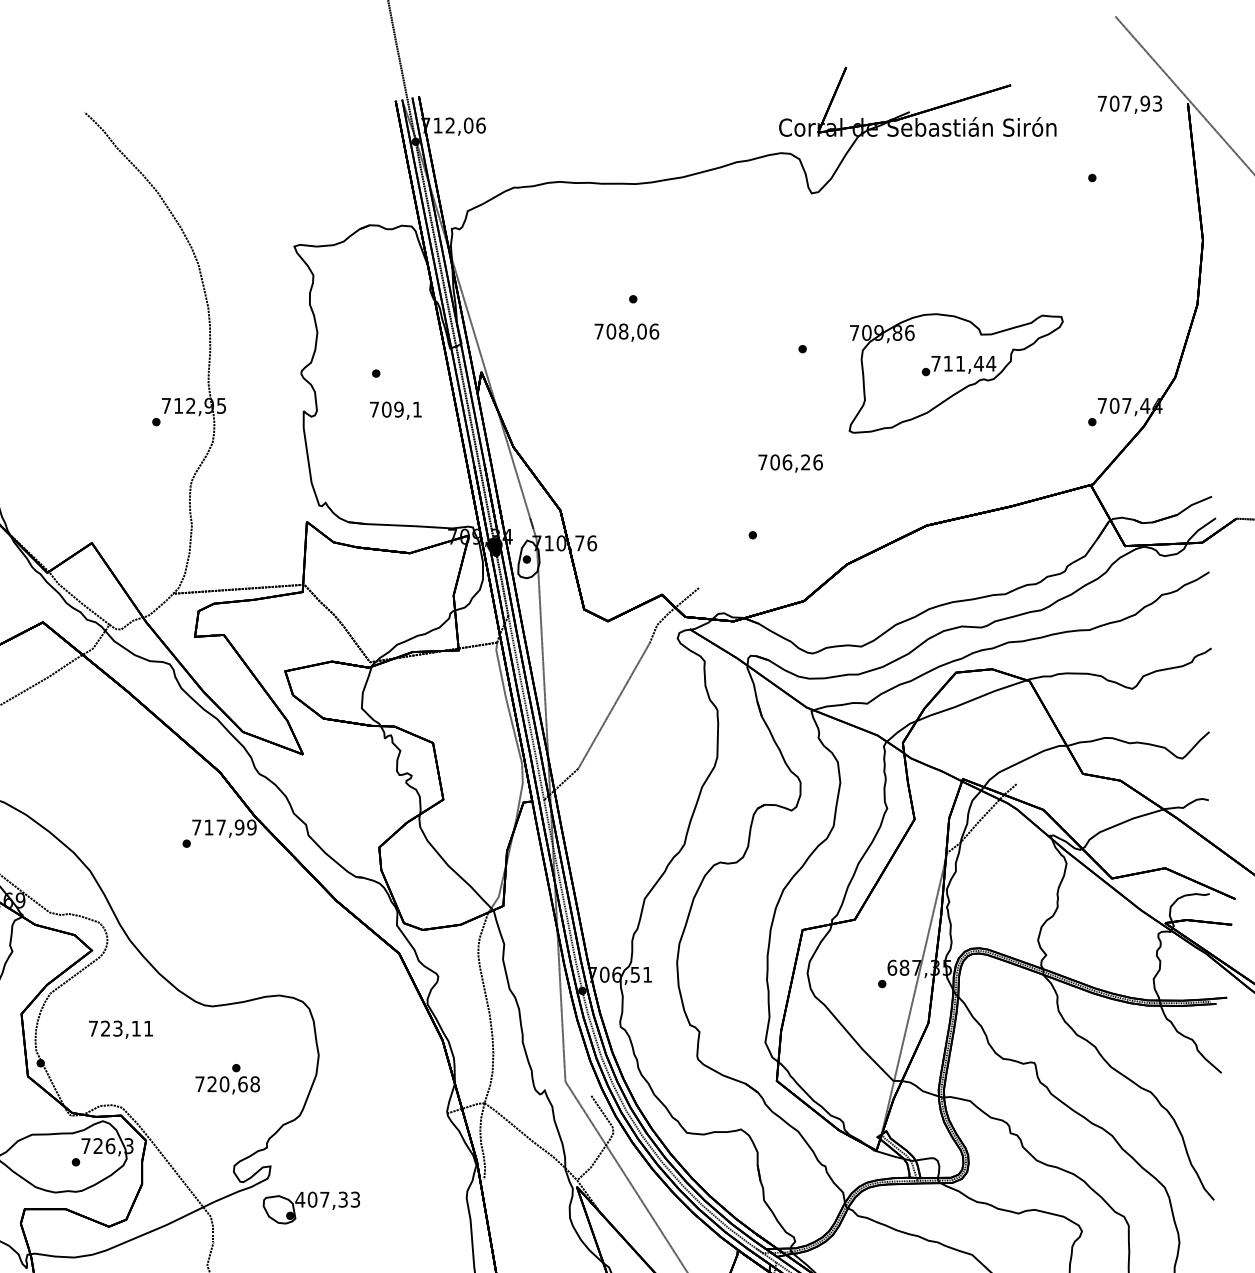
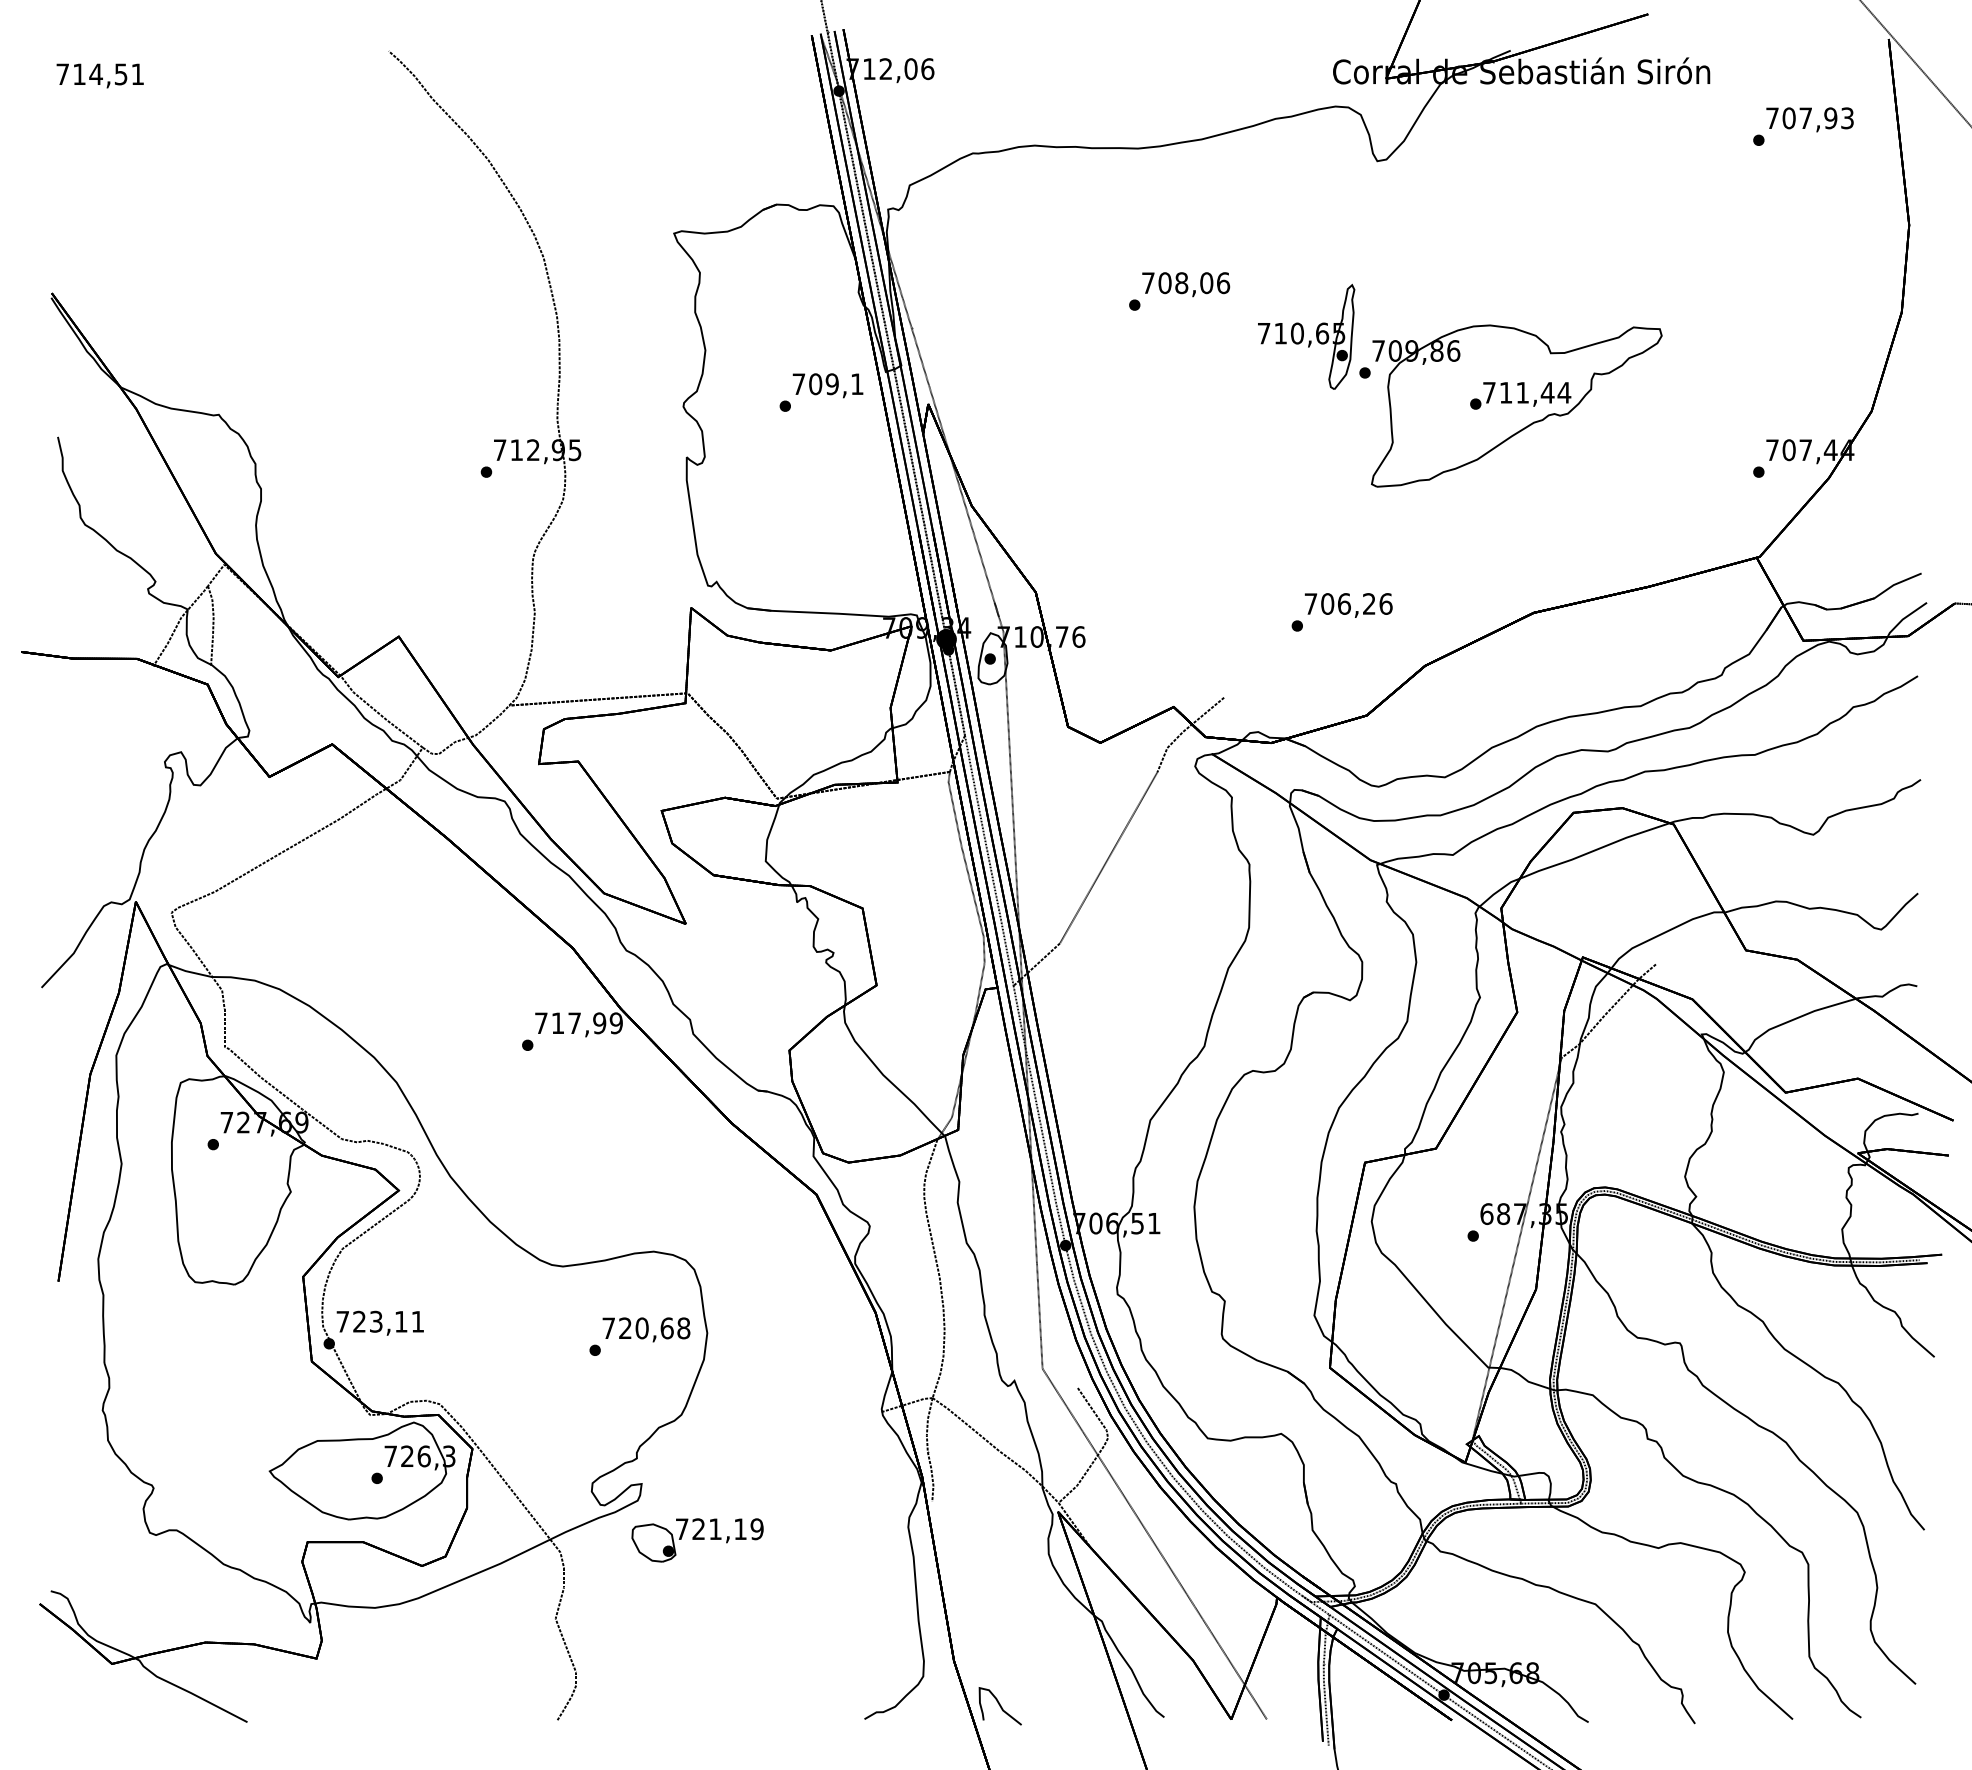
text: (1129, 104) -> (1809, 119), moved
part: (759, 322) -> (1306, 336), added
text: (627, 332) -> (1186, 284), moved
part: (955, 373) -> (1516, 405), moved
text: (395, 410) -> (827, 385), moved
text: (790, 463) -> (1348, 605), moved
text: (120, 1029) -> (379, 1322), moved
text: (227, 1085) -> (646, 1329), moved
text: (327, 1199) -> (719, 1529), 407,33 -> 721,19

